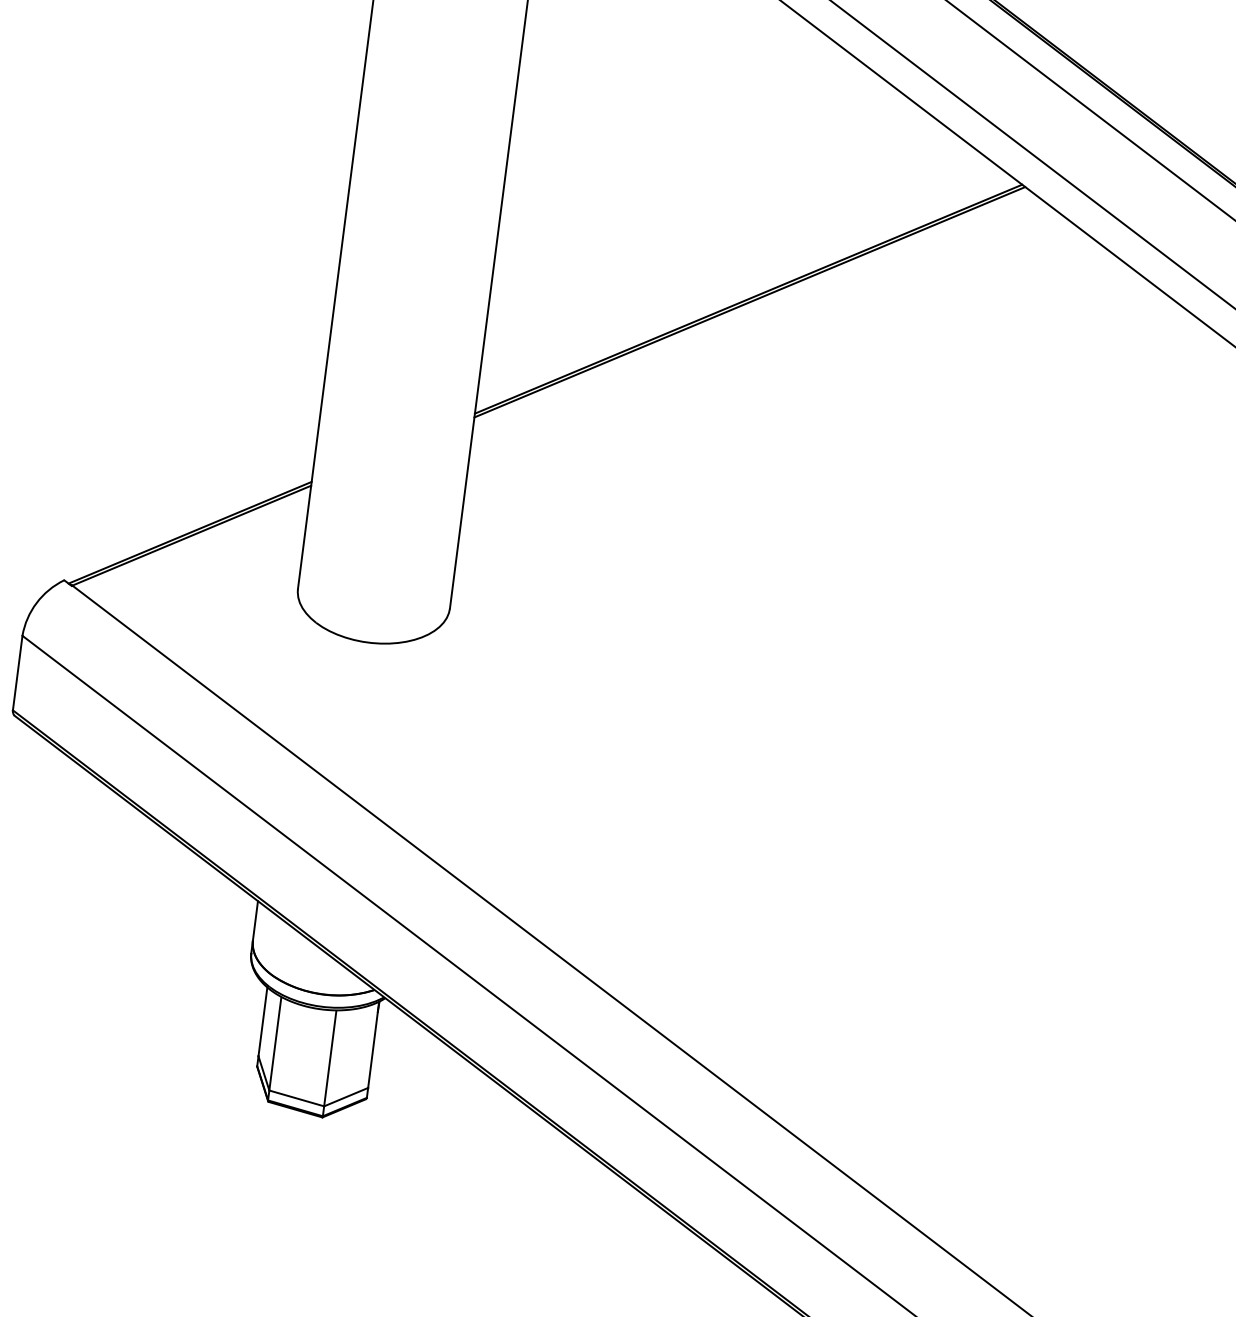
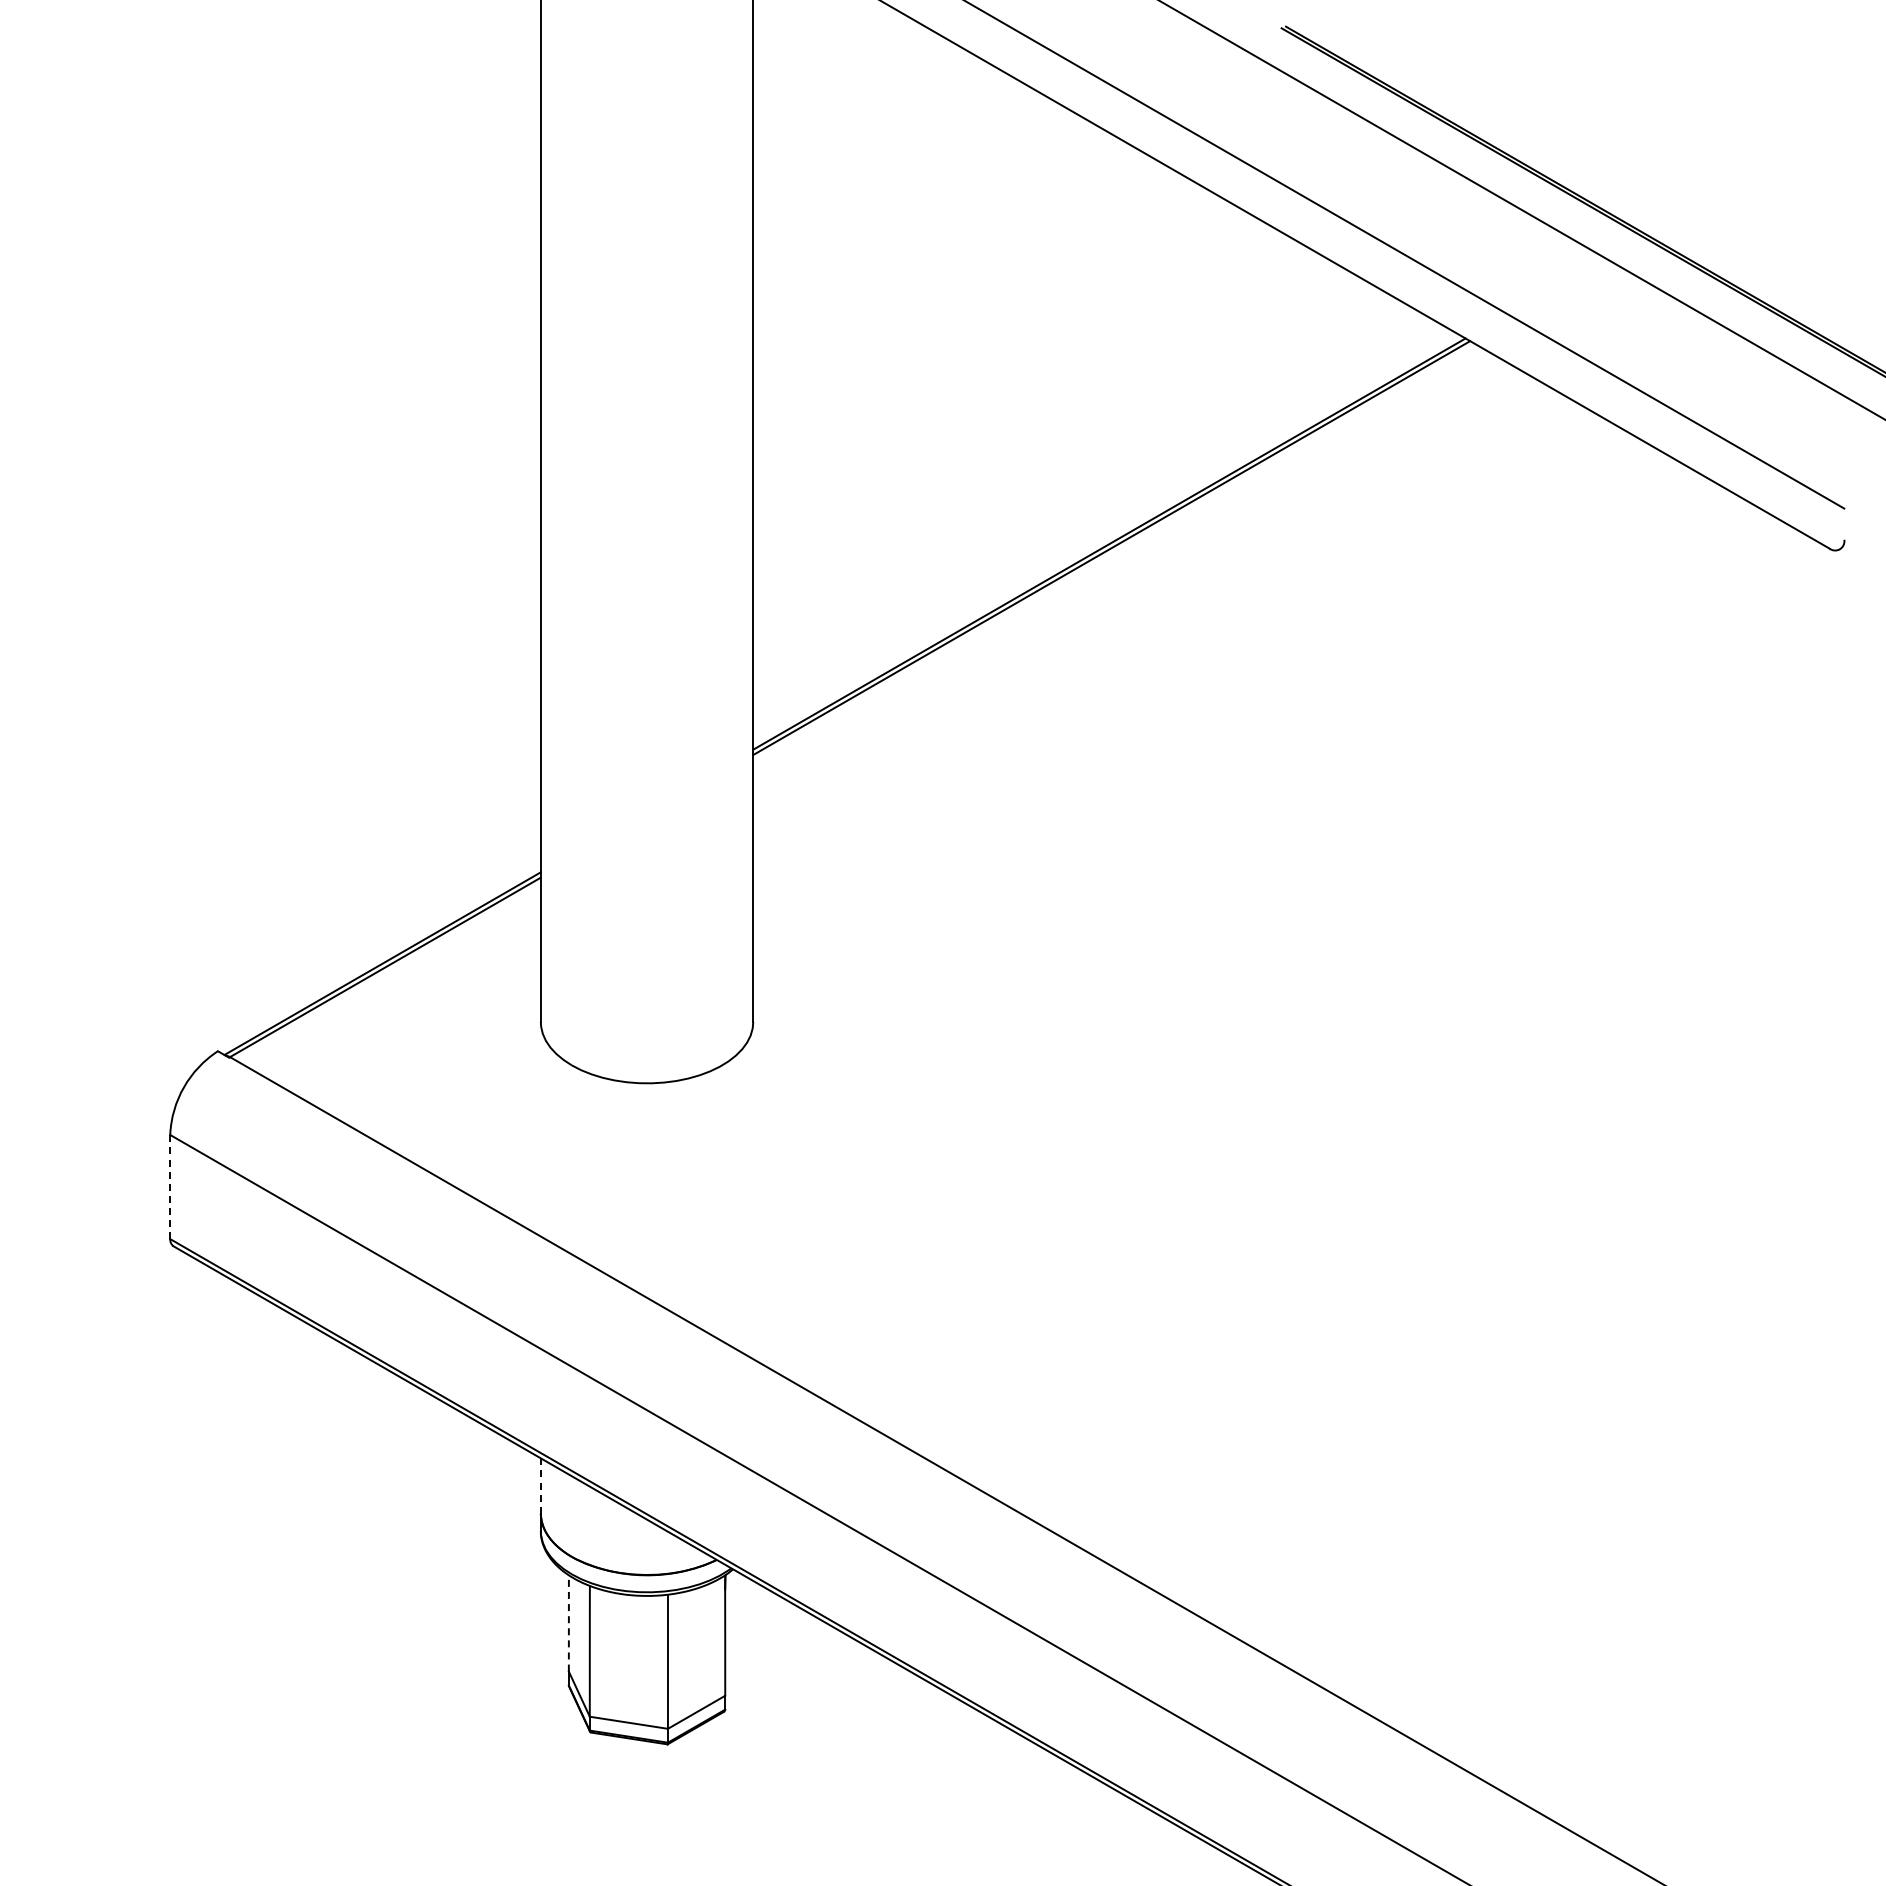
line: (17, 672) -> (170, 1186), solid -> dashed
line: (255, 921) -> (540, 1486), solid -> dashed
line: (262, 1021) -> (568, 1622), solid -> dashed

